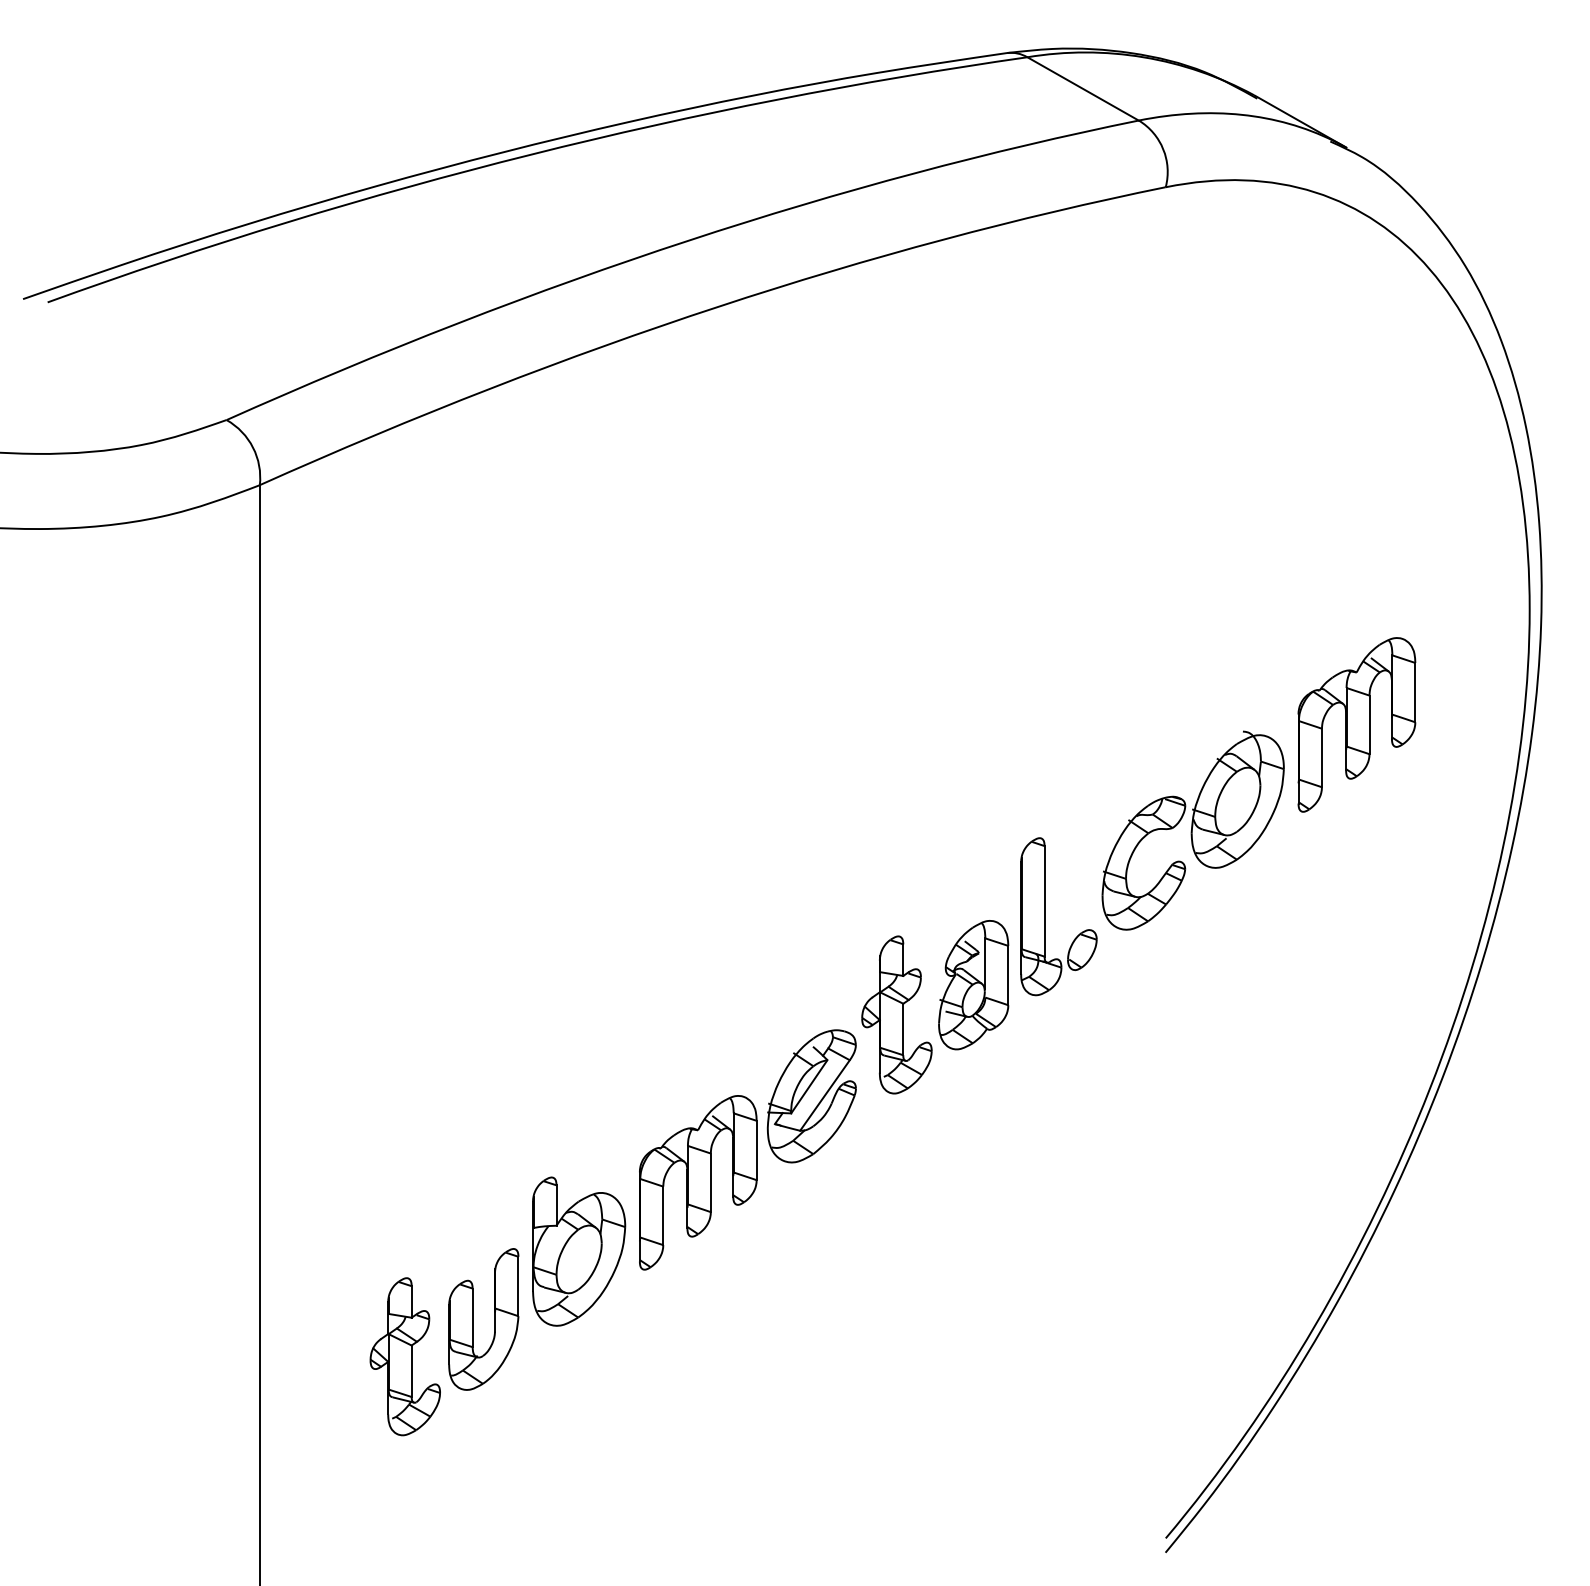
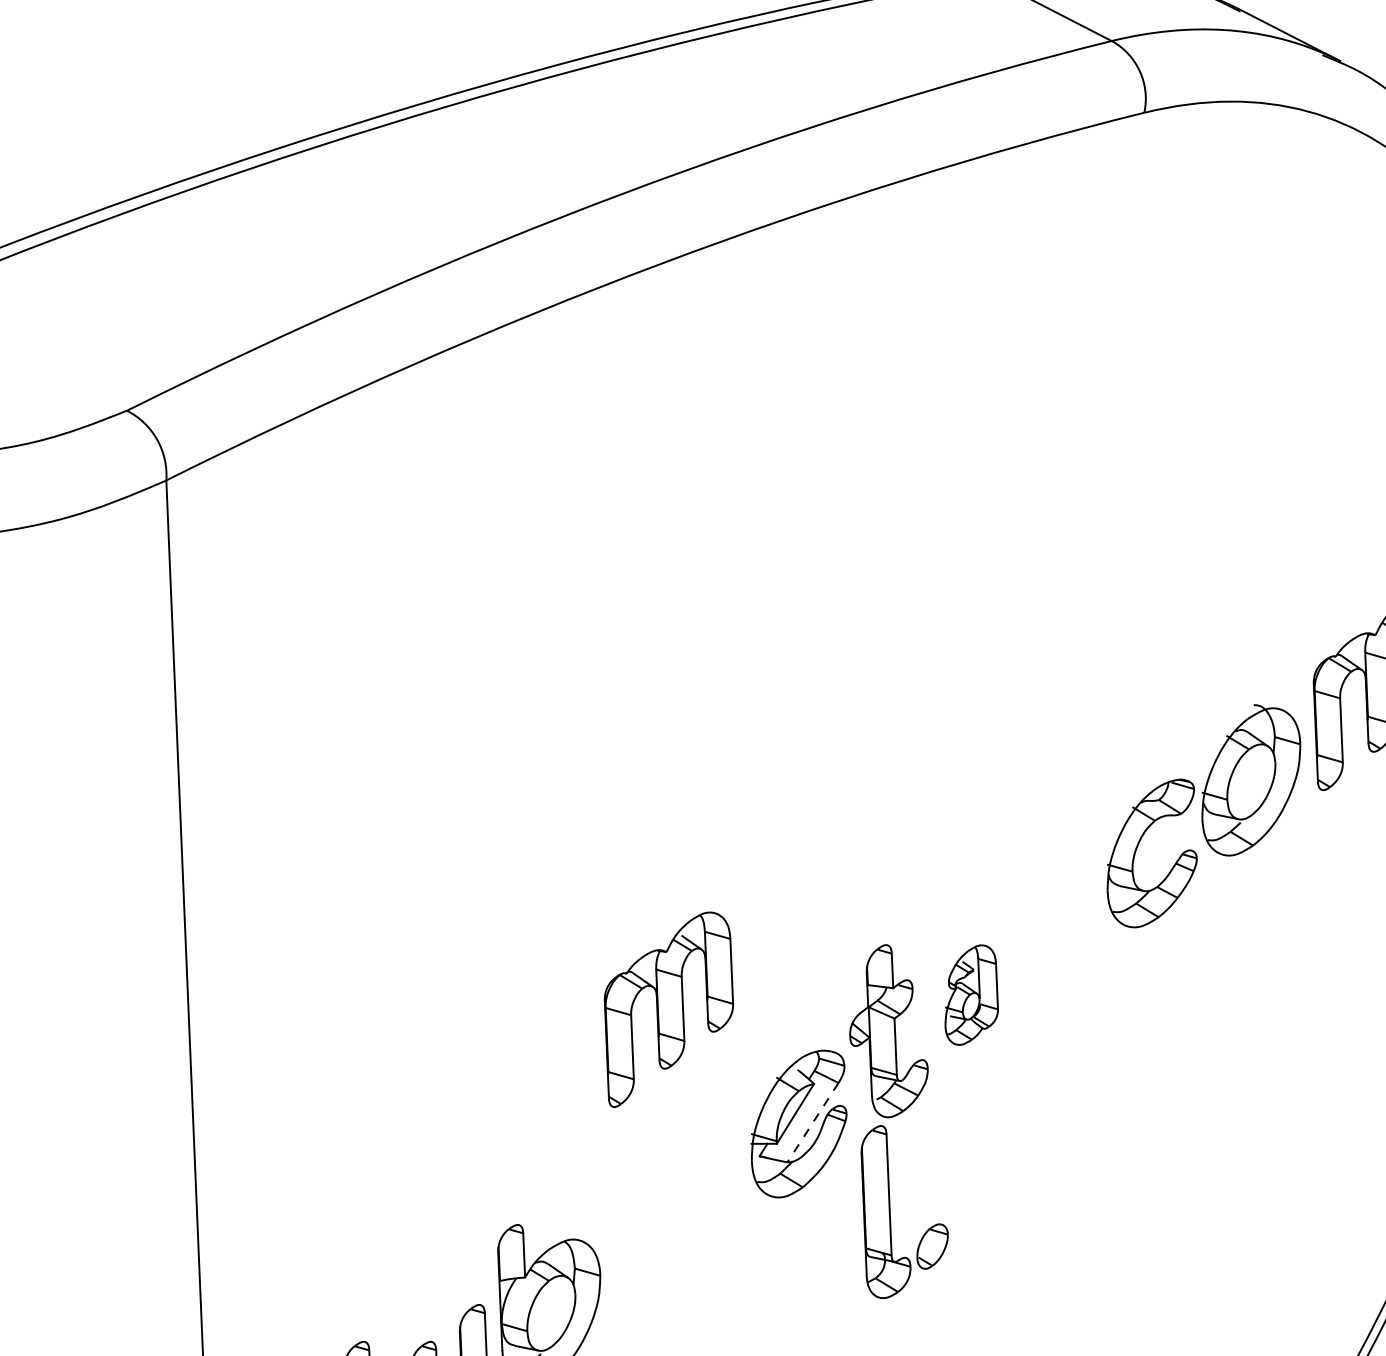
part: (1045, 916) -> (890, 1211), moved
part: (973, 985) -> (970, 995), size x0.7
line: (824, 1095) -> (812, 1122), solid -> dashed
part: (698, 1182) -> (669, 1009), moved

